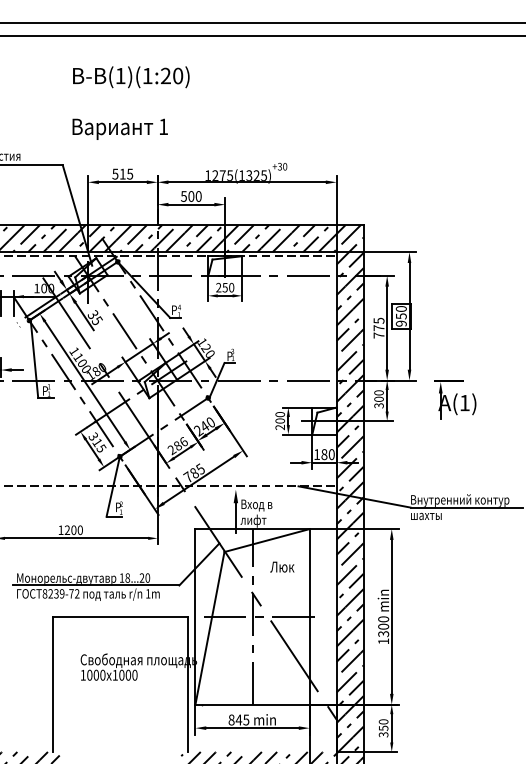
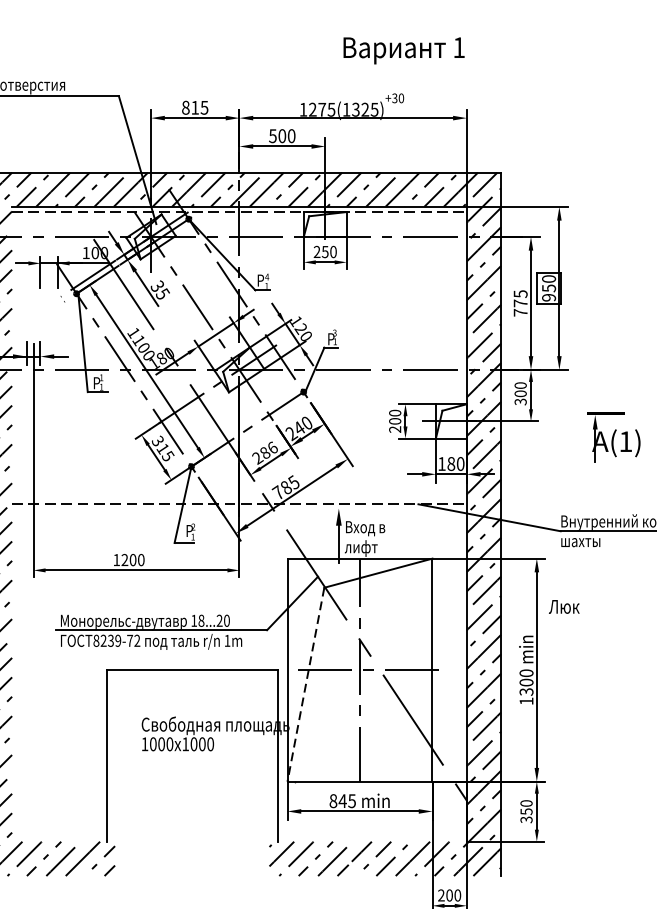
text: (119, 128) -> (403, 49), moved
text: (115, 173) -> (185, 106), 515 -> 815
part: (455, 399) -> (613, 437), moved
text: (282, 566) -> (564, 606), moved
line: (209, 628) -> (305, 684), solid -> dashed

